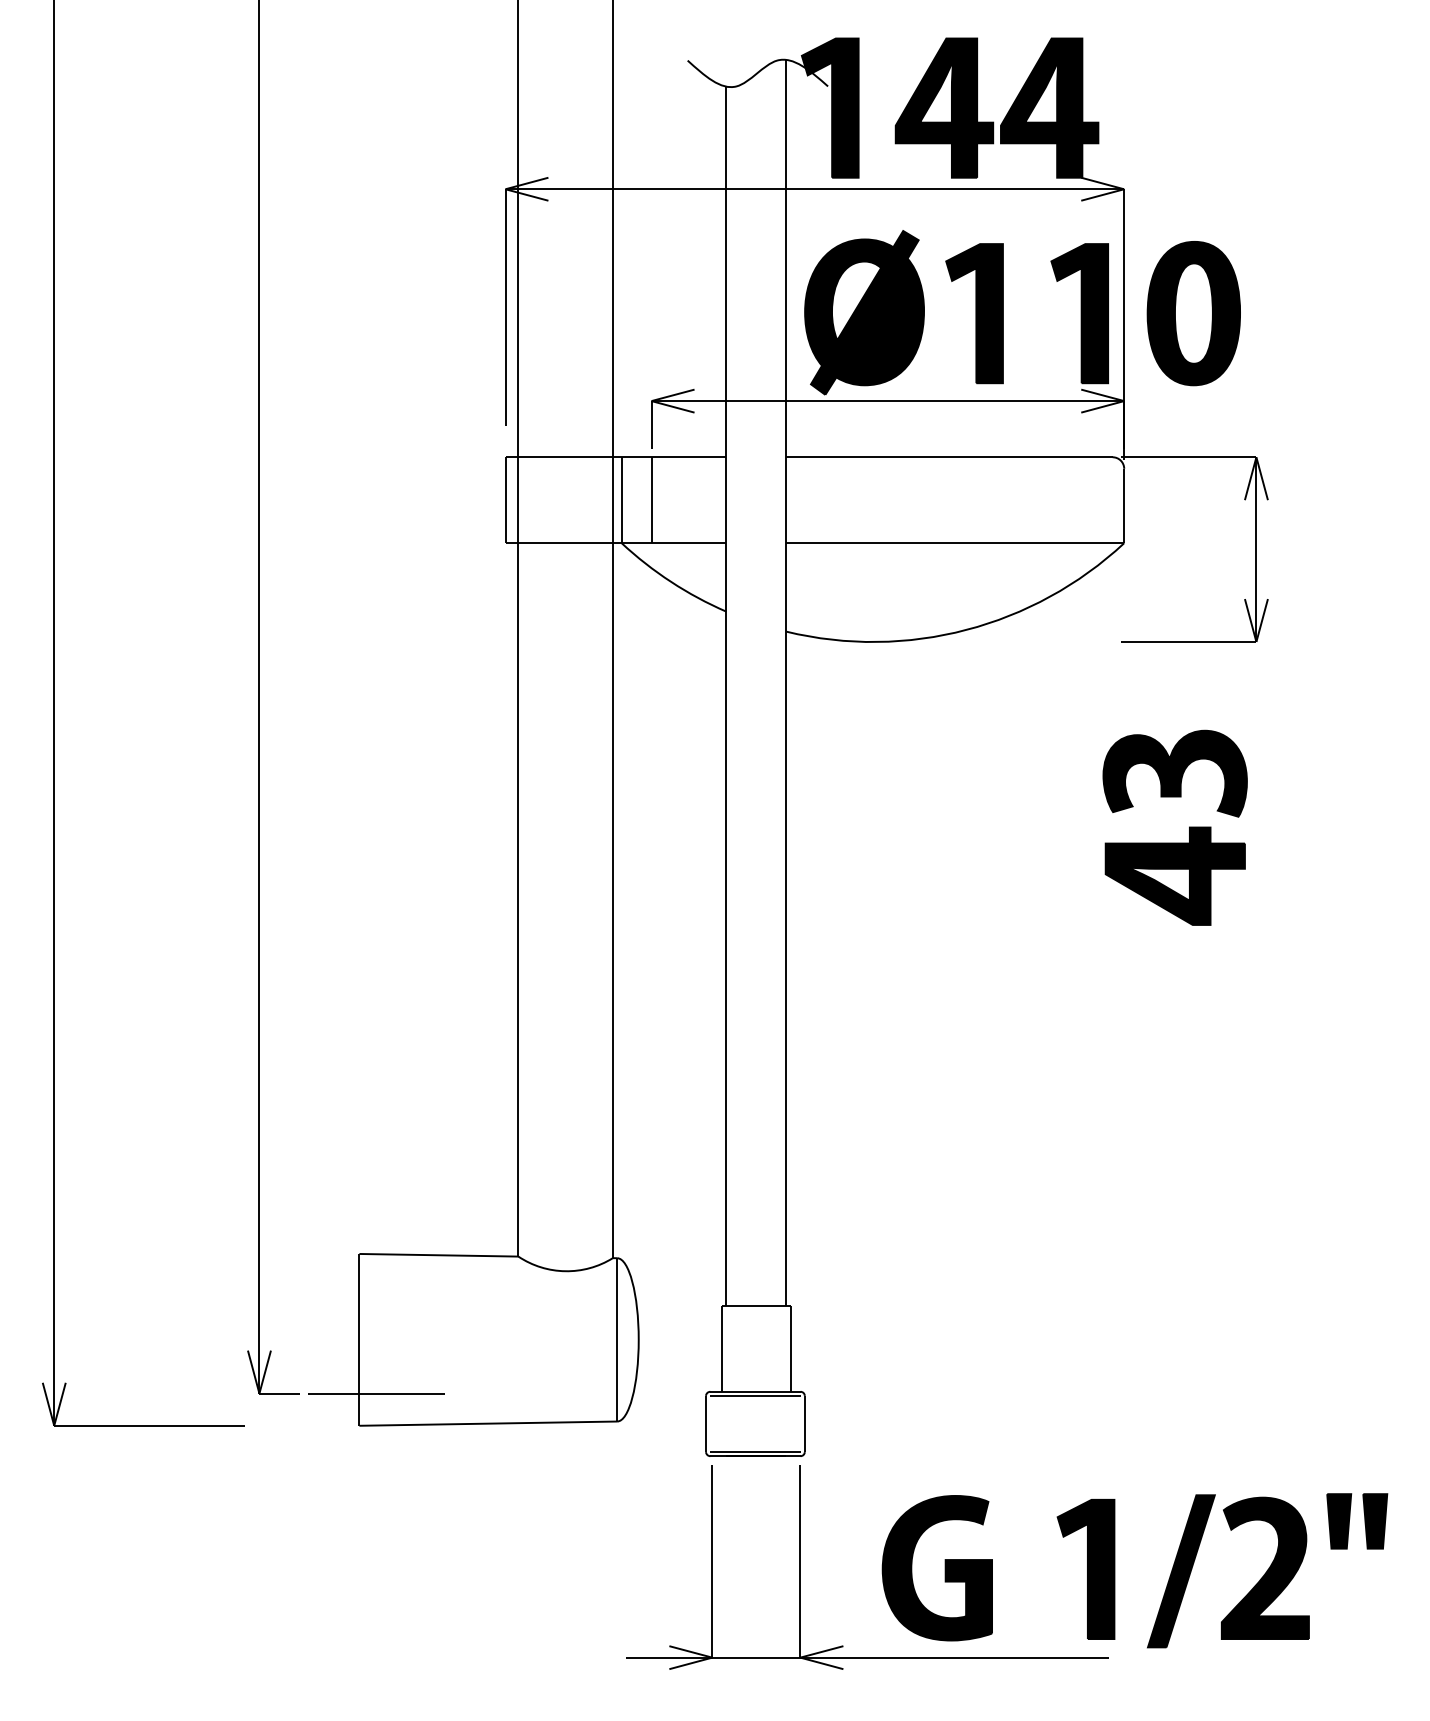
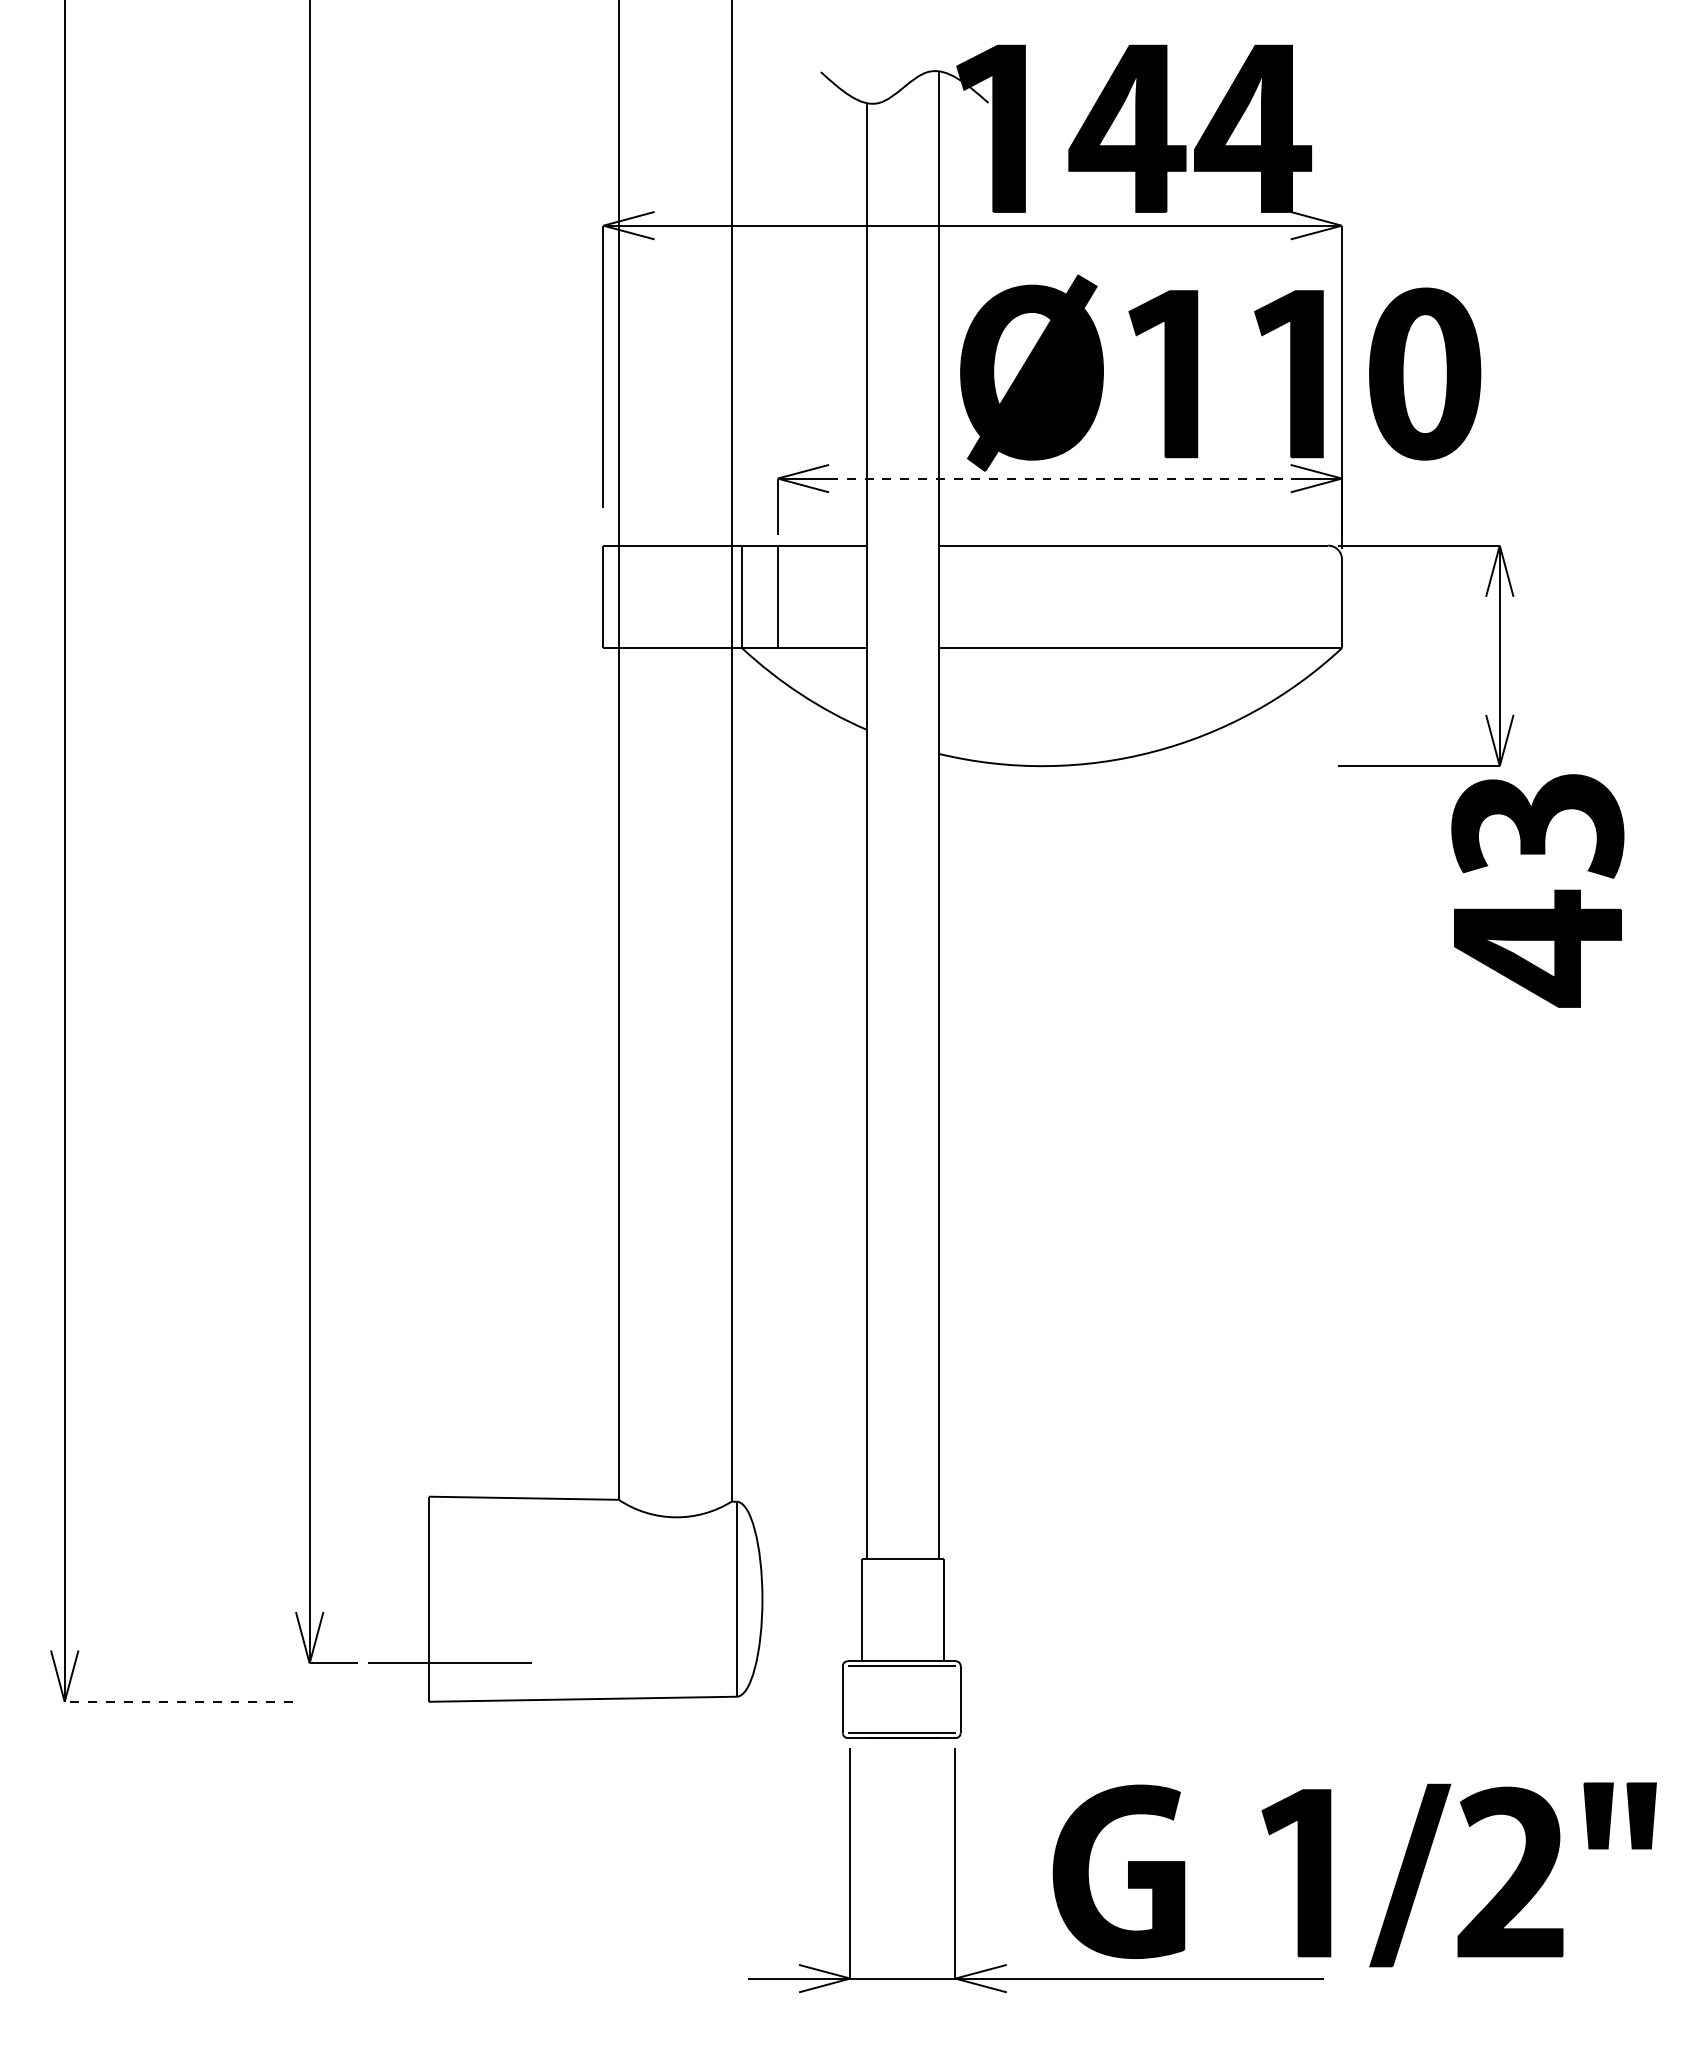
line: (887, 401) -> (1059, 478), solid -> dashed
part: (1189, 827) -> (1554, 890), moved
line: (149, 1425) -> (178, 1701), solid -> dashed

